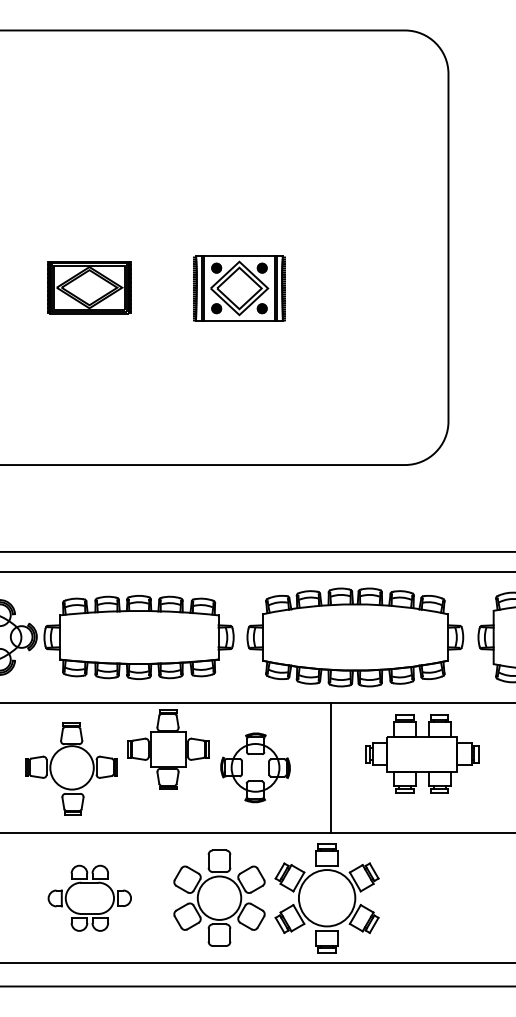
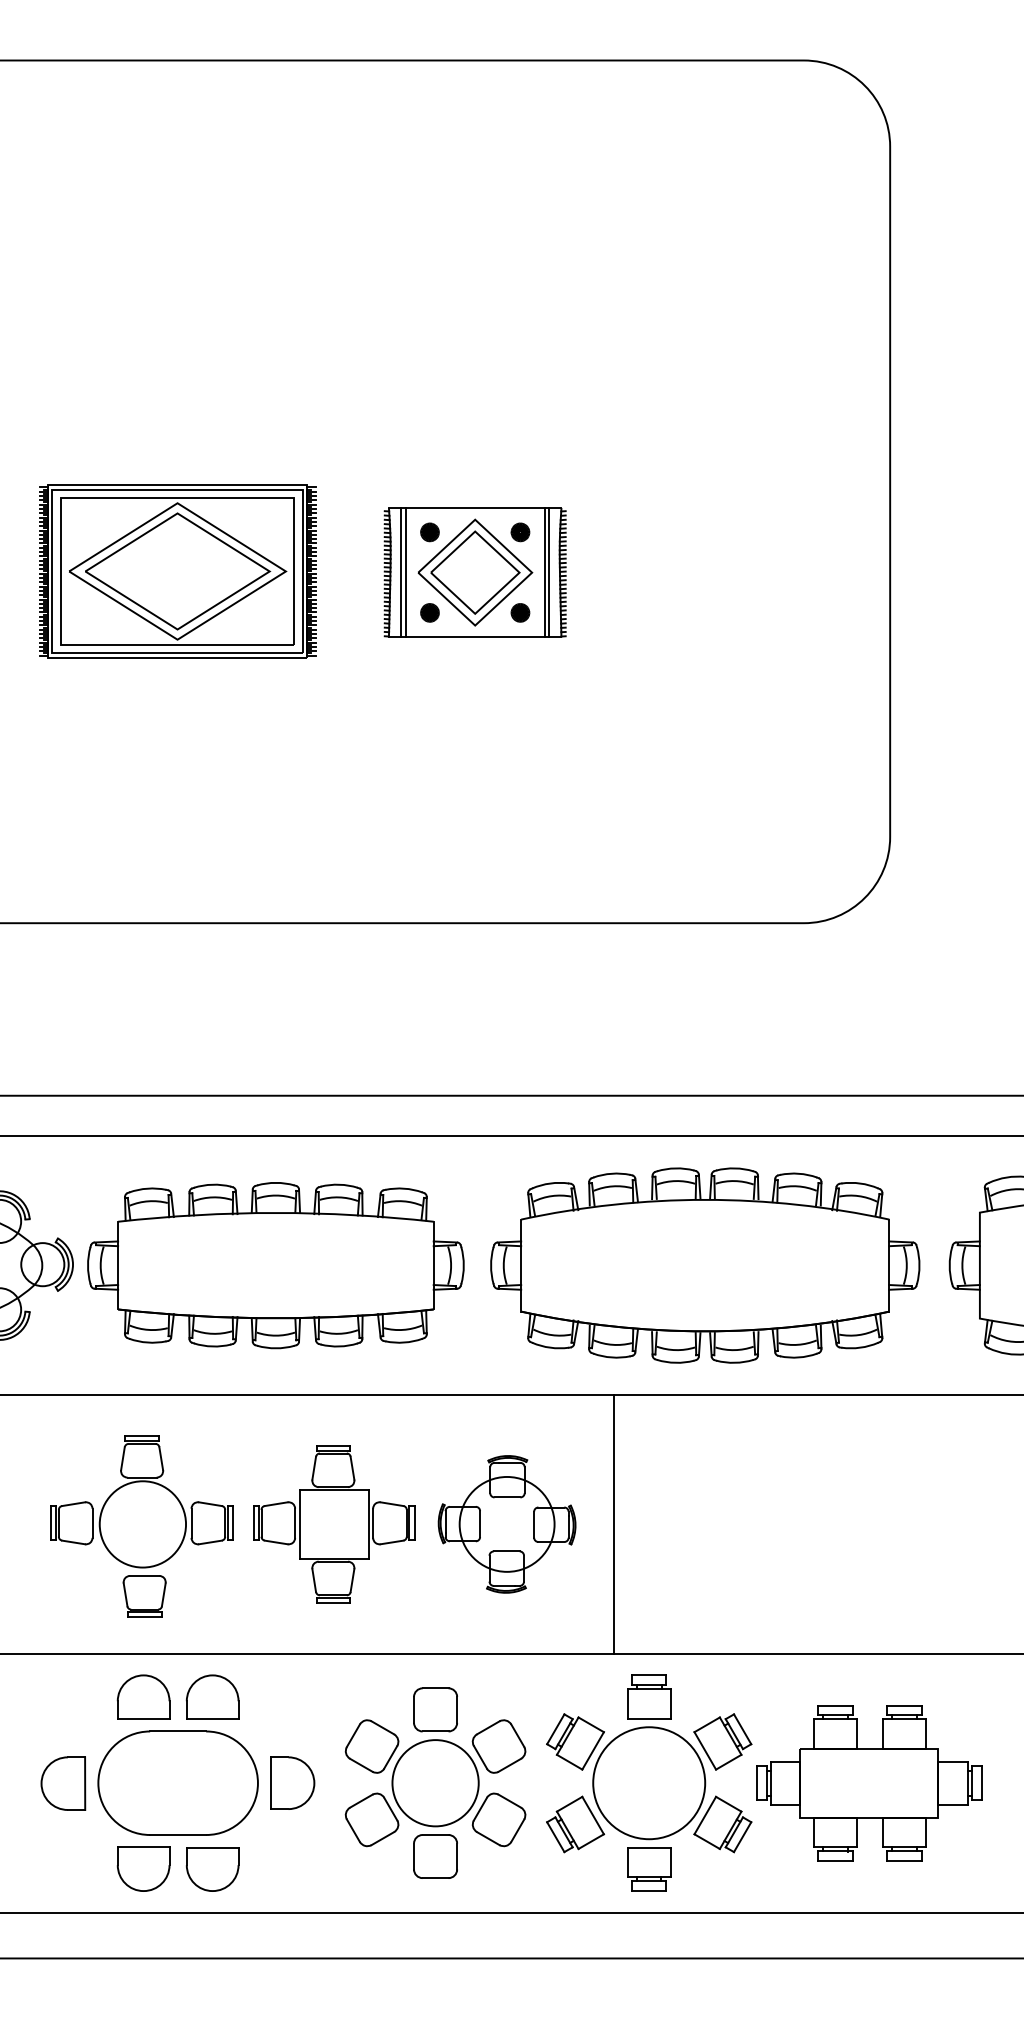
part: (89, 287) -> (177, 570), size x1.67
part: (168, 749) -> (334, 1523), moved
part: (422, 753) -> (870, 1781), moved
line: (330, 767) -> (614, 1523), moved
part: (89, 898) -> (177, 1783), size x1.67

